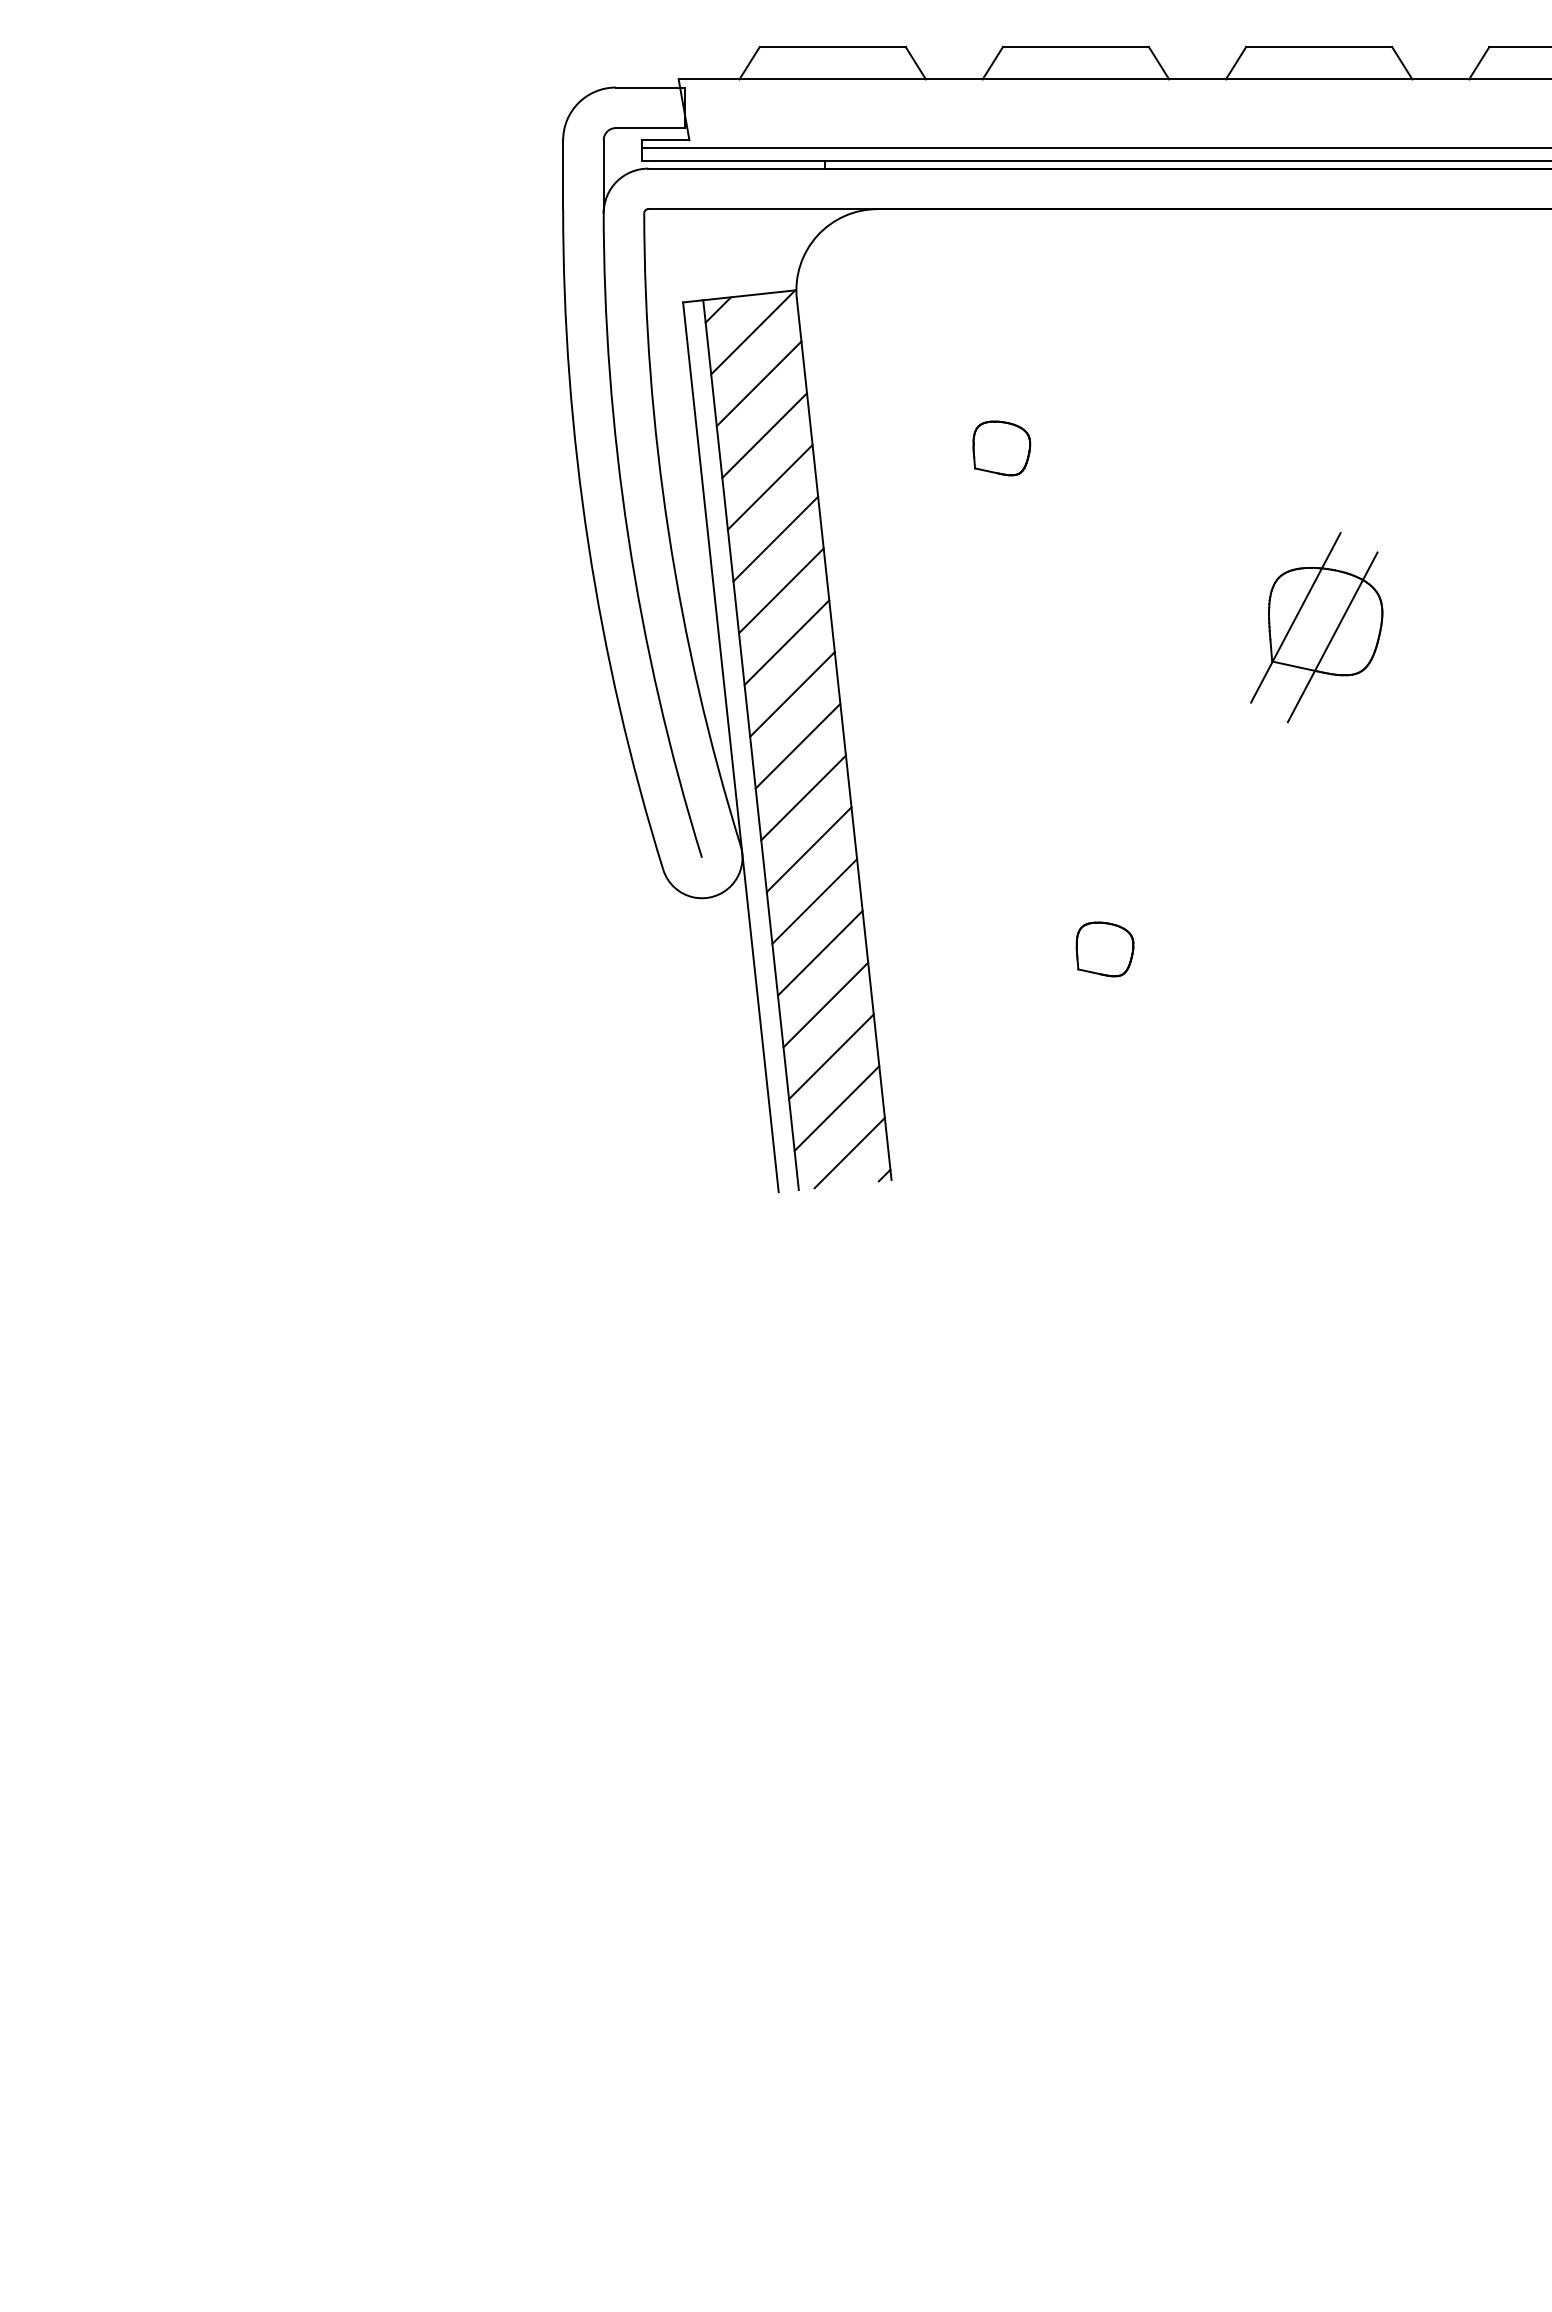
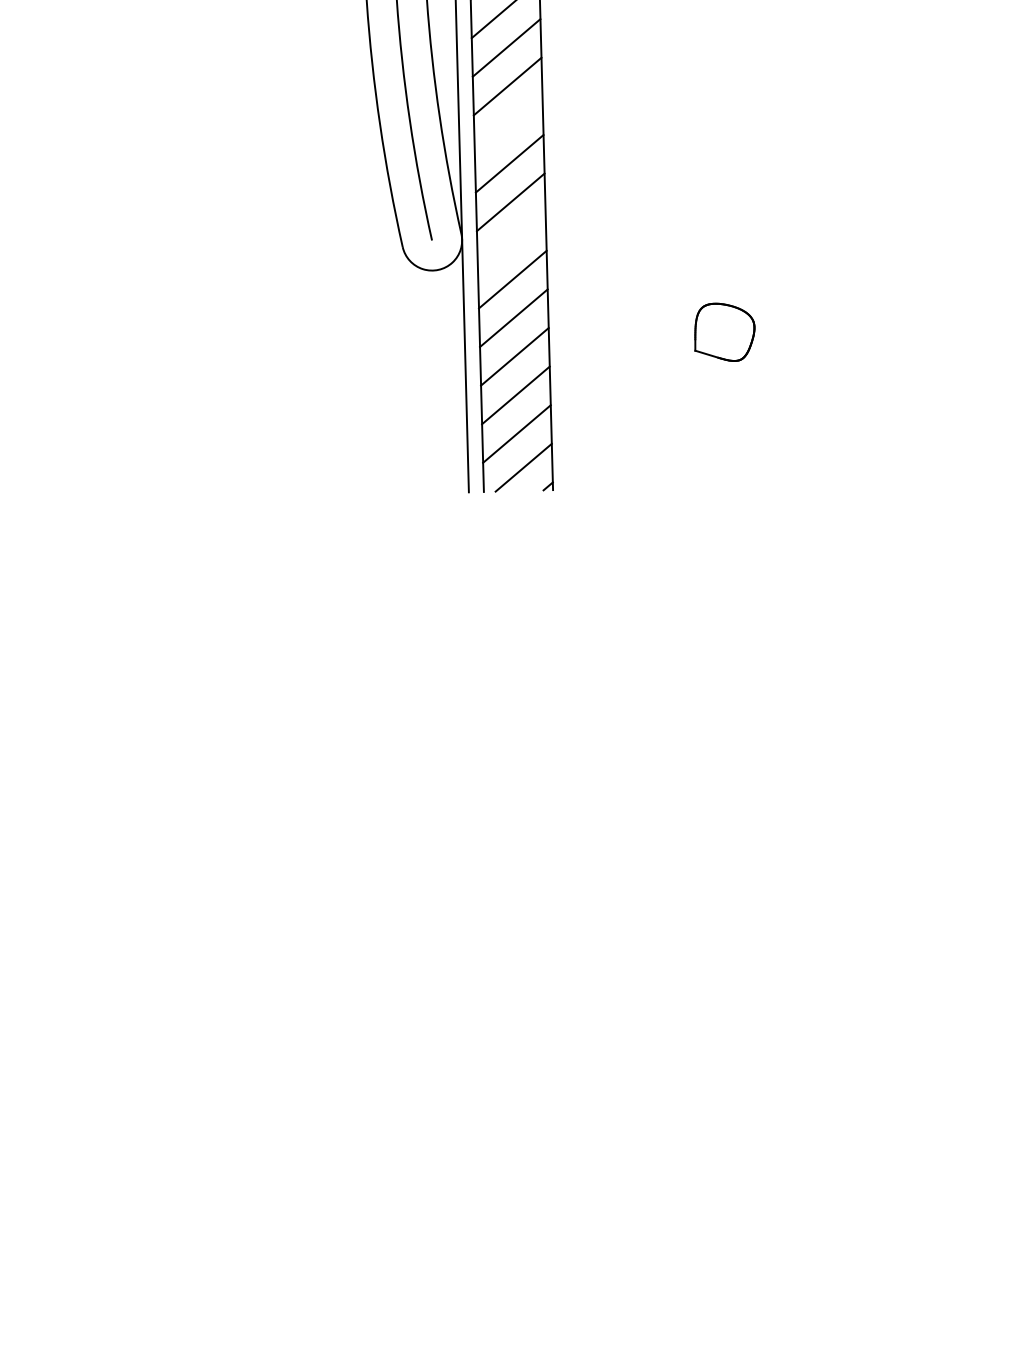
part: (1316, 627) -> (900, 106), removed
line: (792, 694) -> (508, 125), removed
line: (808, 849) -> (511, 240), removed
part: (1104, 949) -> (724, 332), size x1.4

